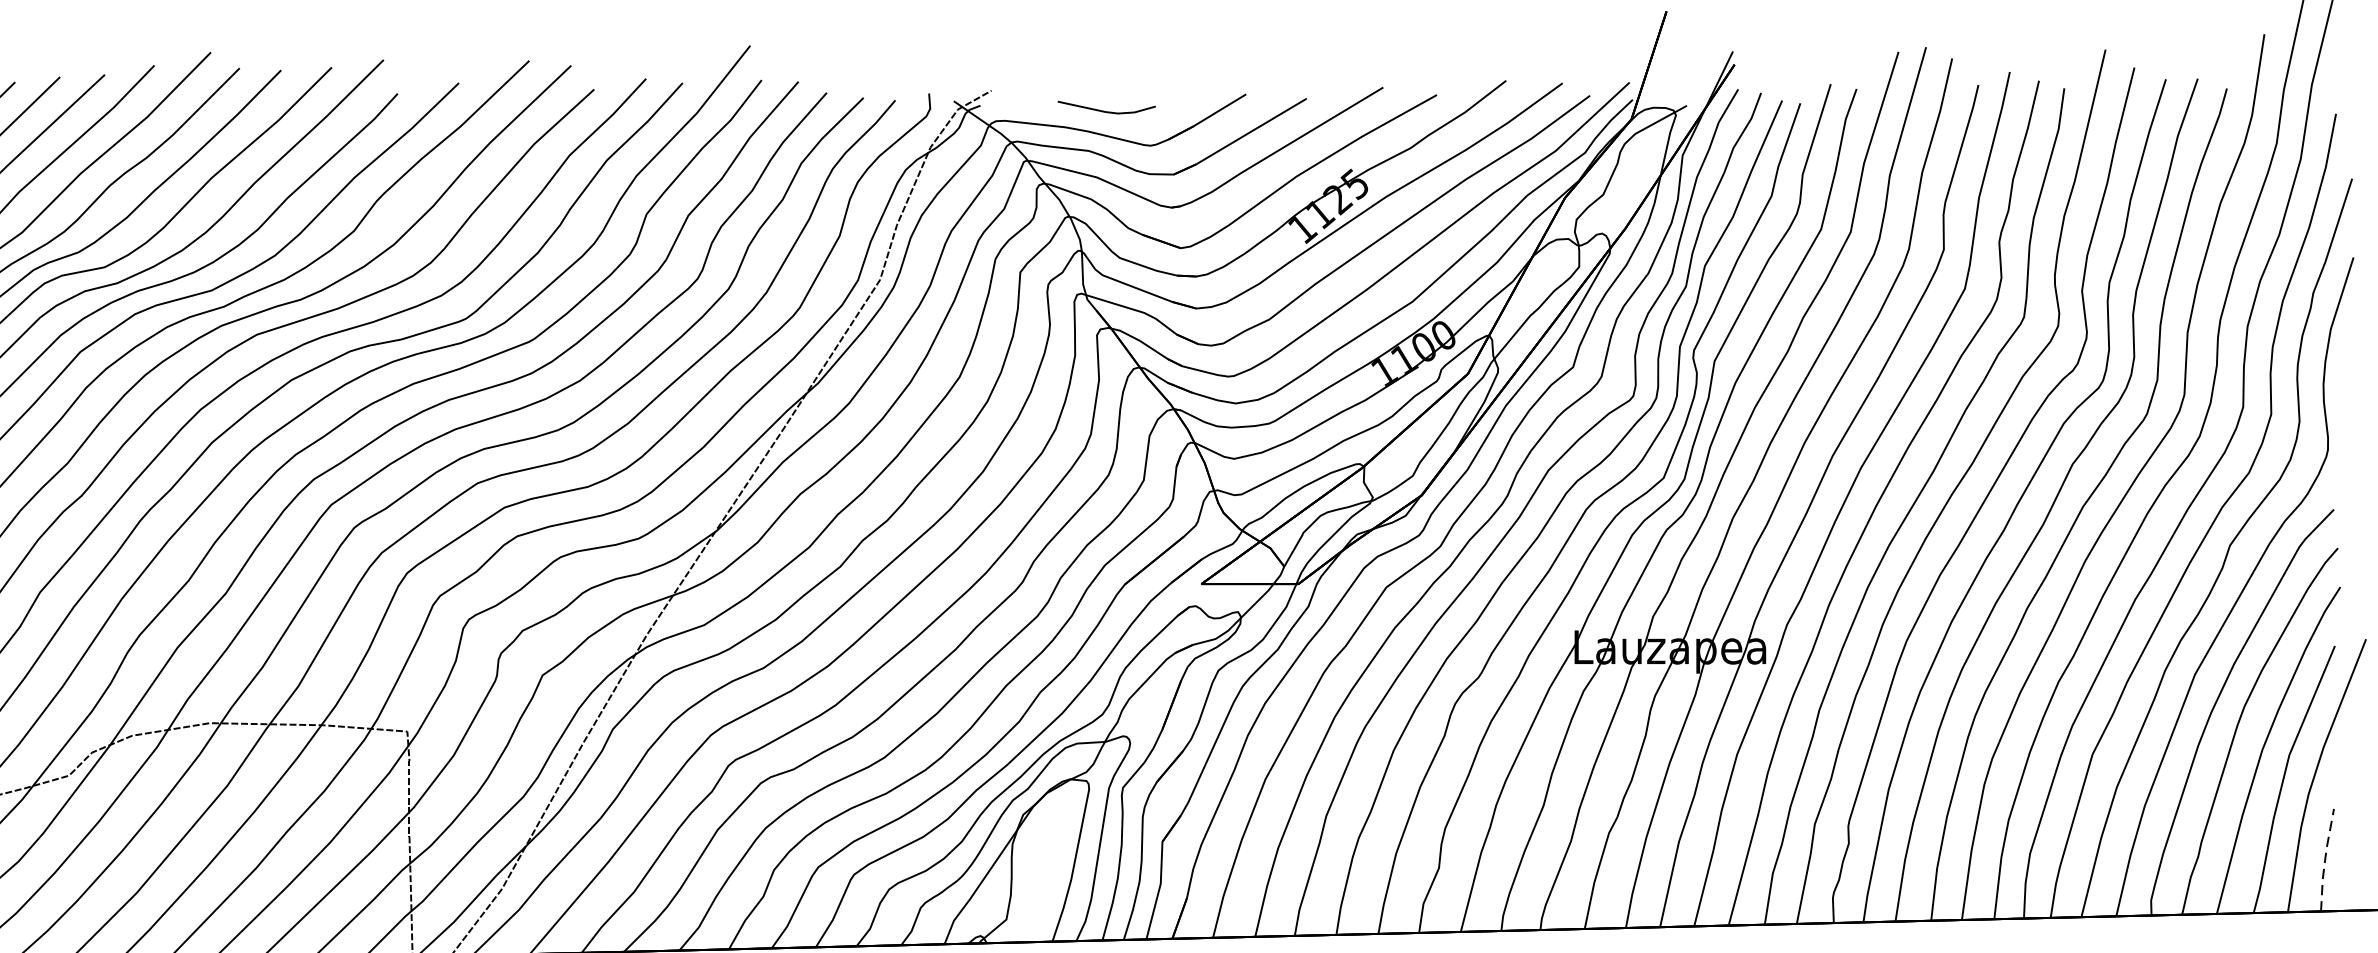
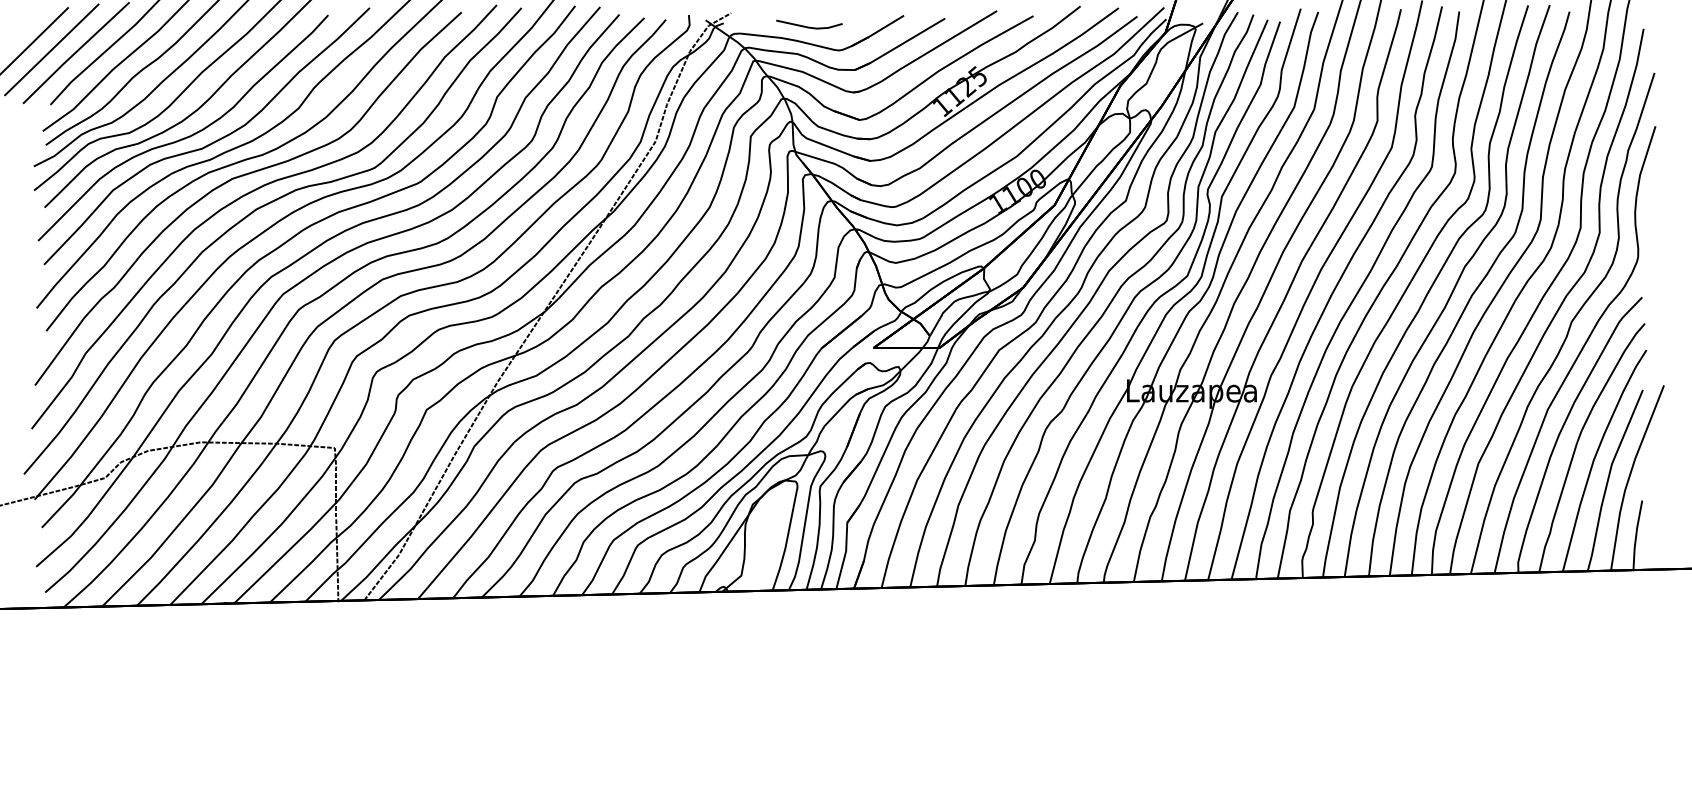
line: (2325, 858) -> (1636, 534), dashed -> solid

